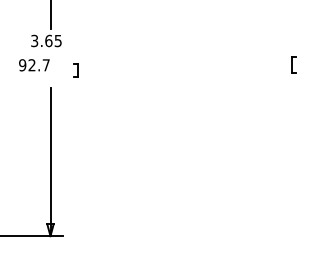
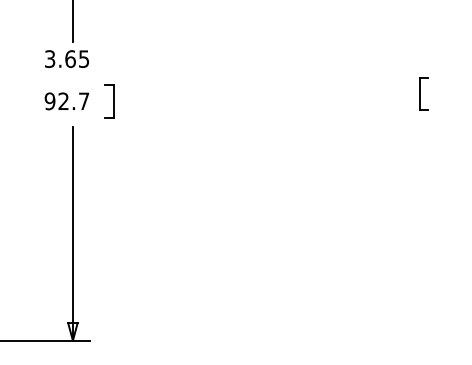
part: (293, 64) -> (423, 93), size x1.43
text: (34, 65) -> (67, 101), moved
part: (75, 70) -> (108, 101), size x1.67

